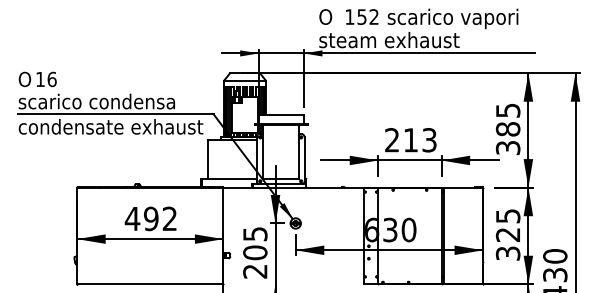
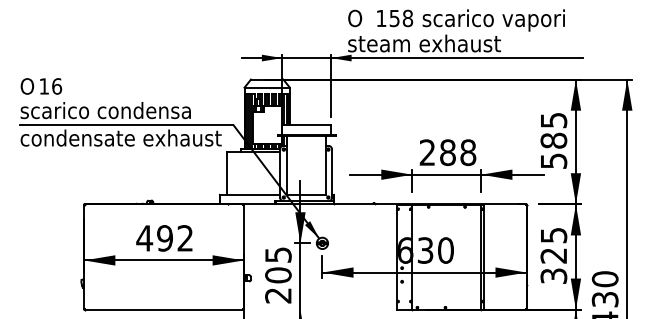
text: (373, 17) -> (407, 18), 152 -> 158
text: (420, 140) -> (458, 152), 213 -> 288
text: (507, 147) -> (553, 160), 385 -> 585

